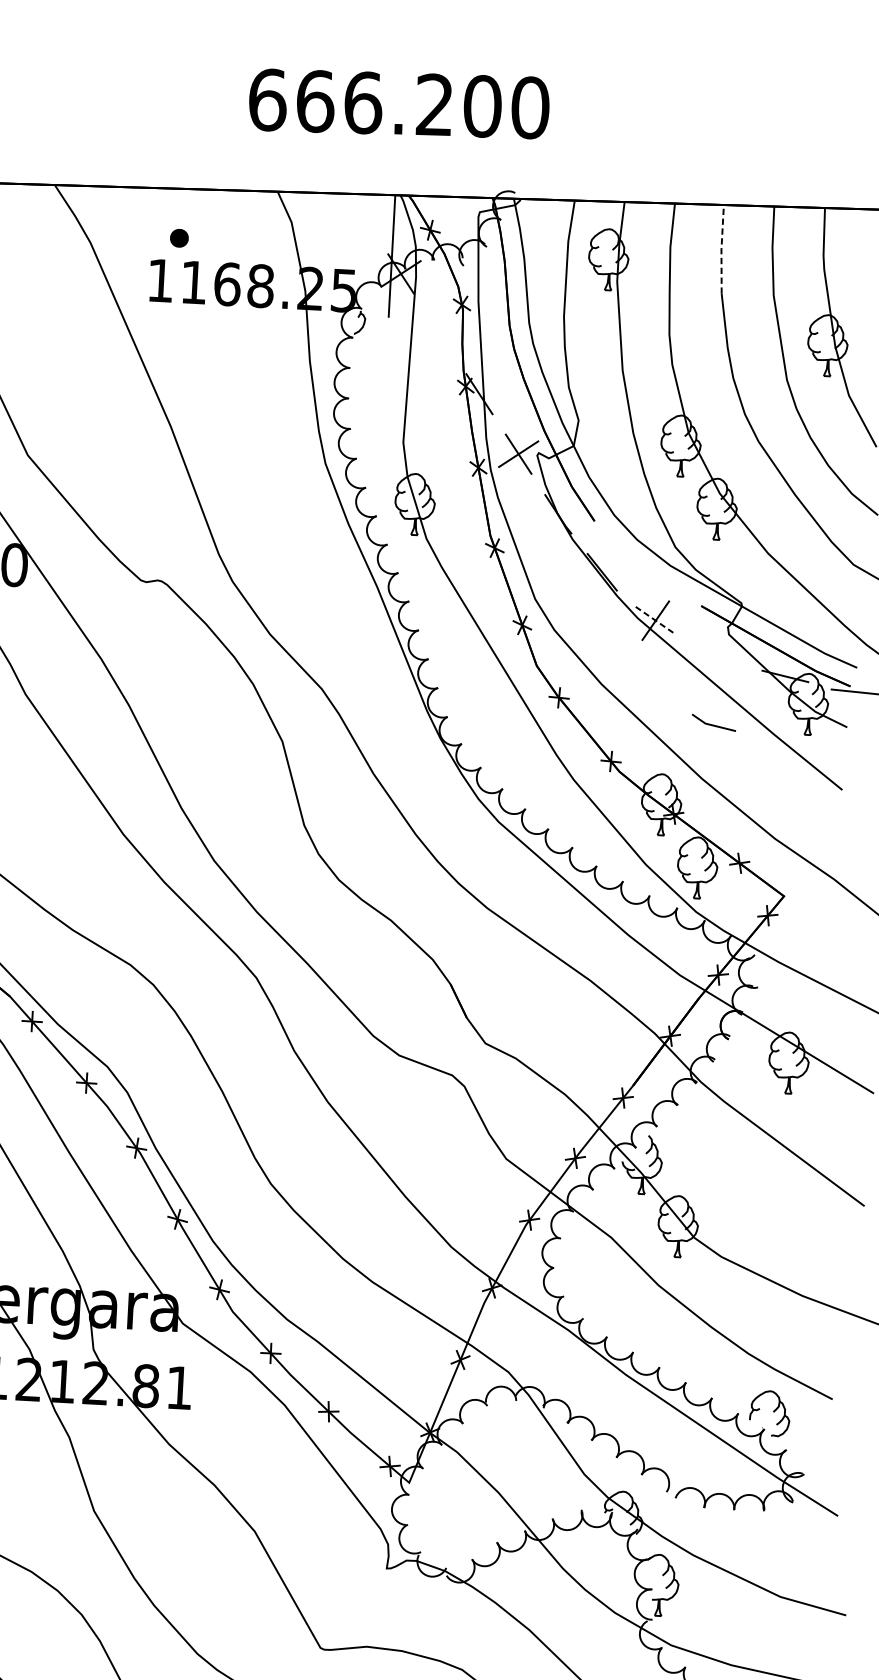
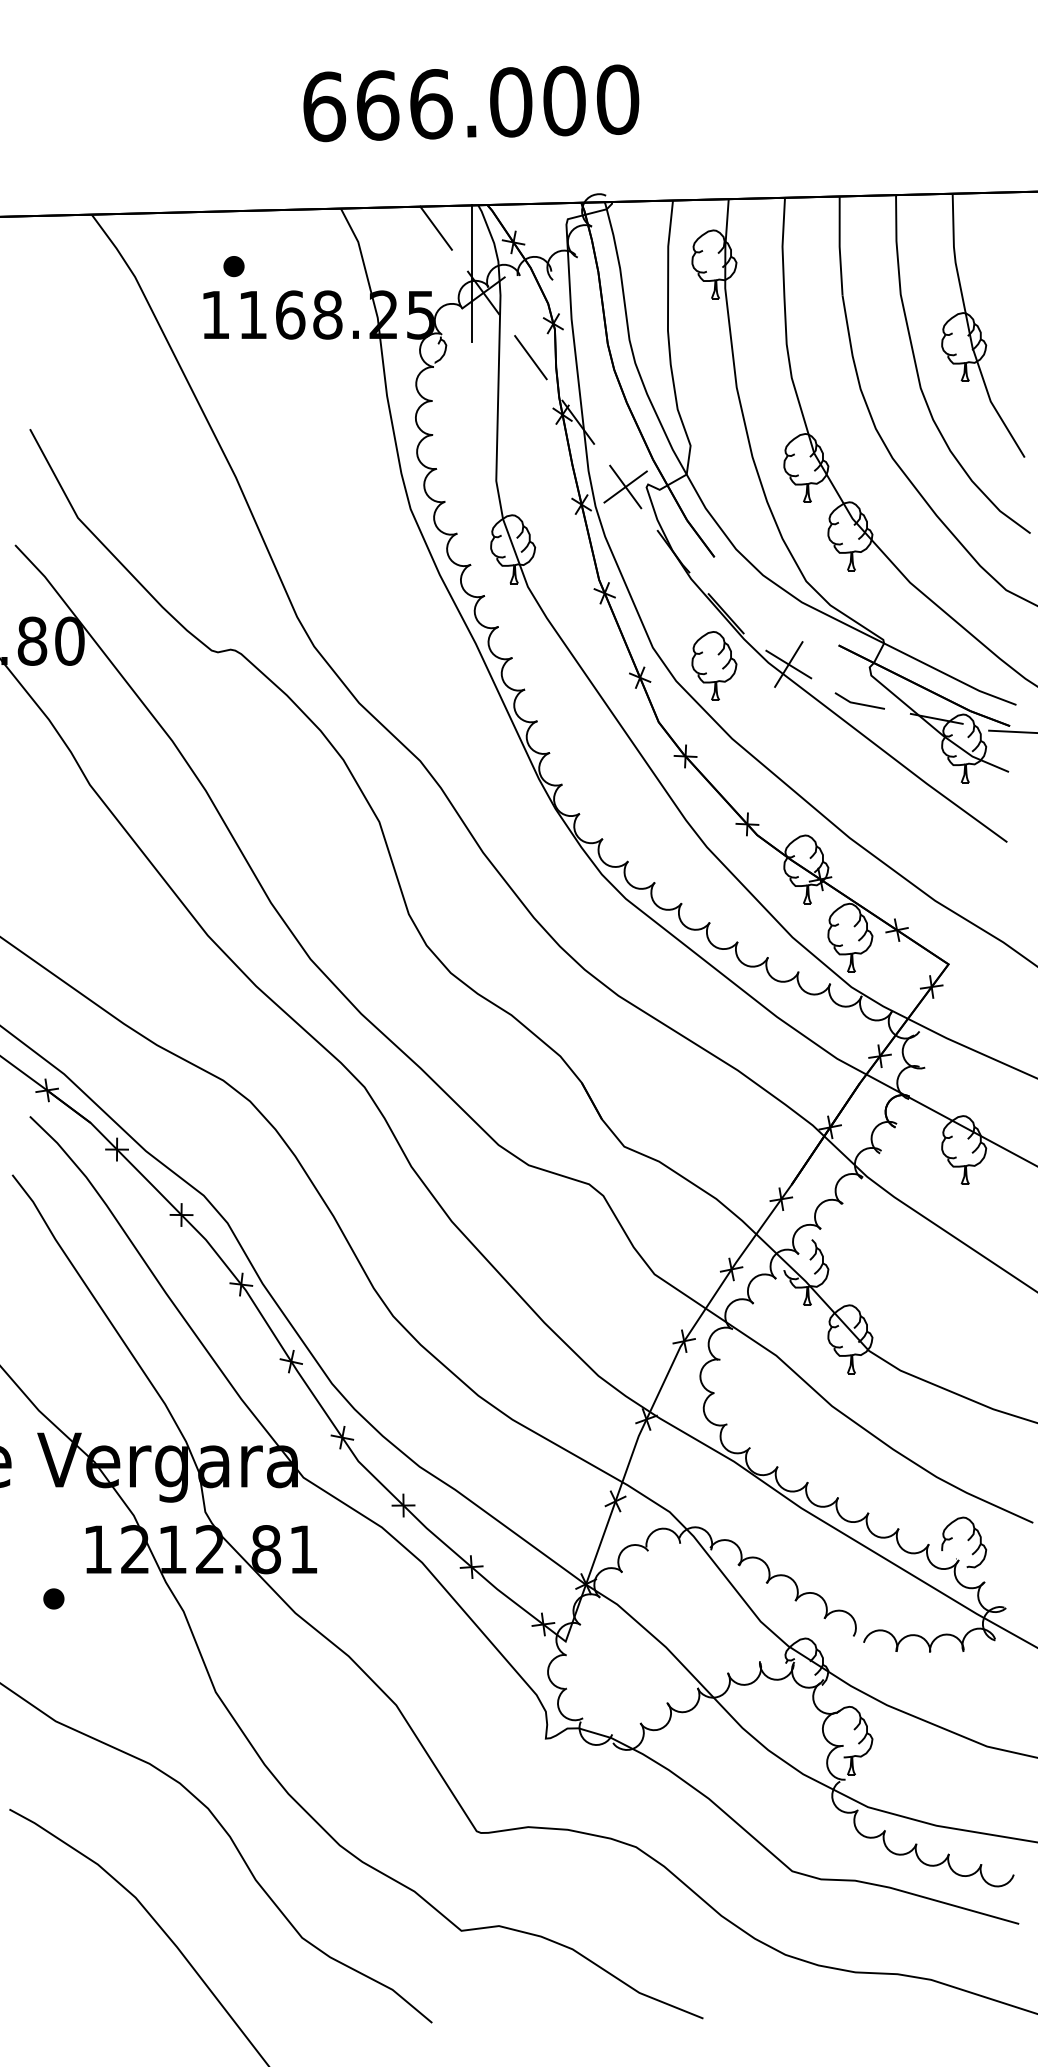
text: (435, 105) -> (511, 102), 666.200 -> 666.000
line: (361, 213) -> (435, 227), added
line: (721, 248) -> (839, 245), dashed -> solid
line: (439, 333) -> (530, 357), added
part: (589, 617) -> (714, 665), added
line: (655, 620) -> (788, 664), dashed -> solid
line: (711, 724) -> (857, 702), moved

